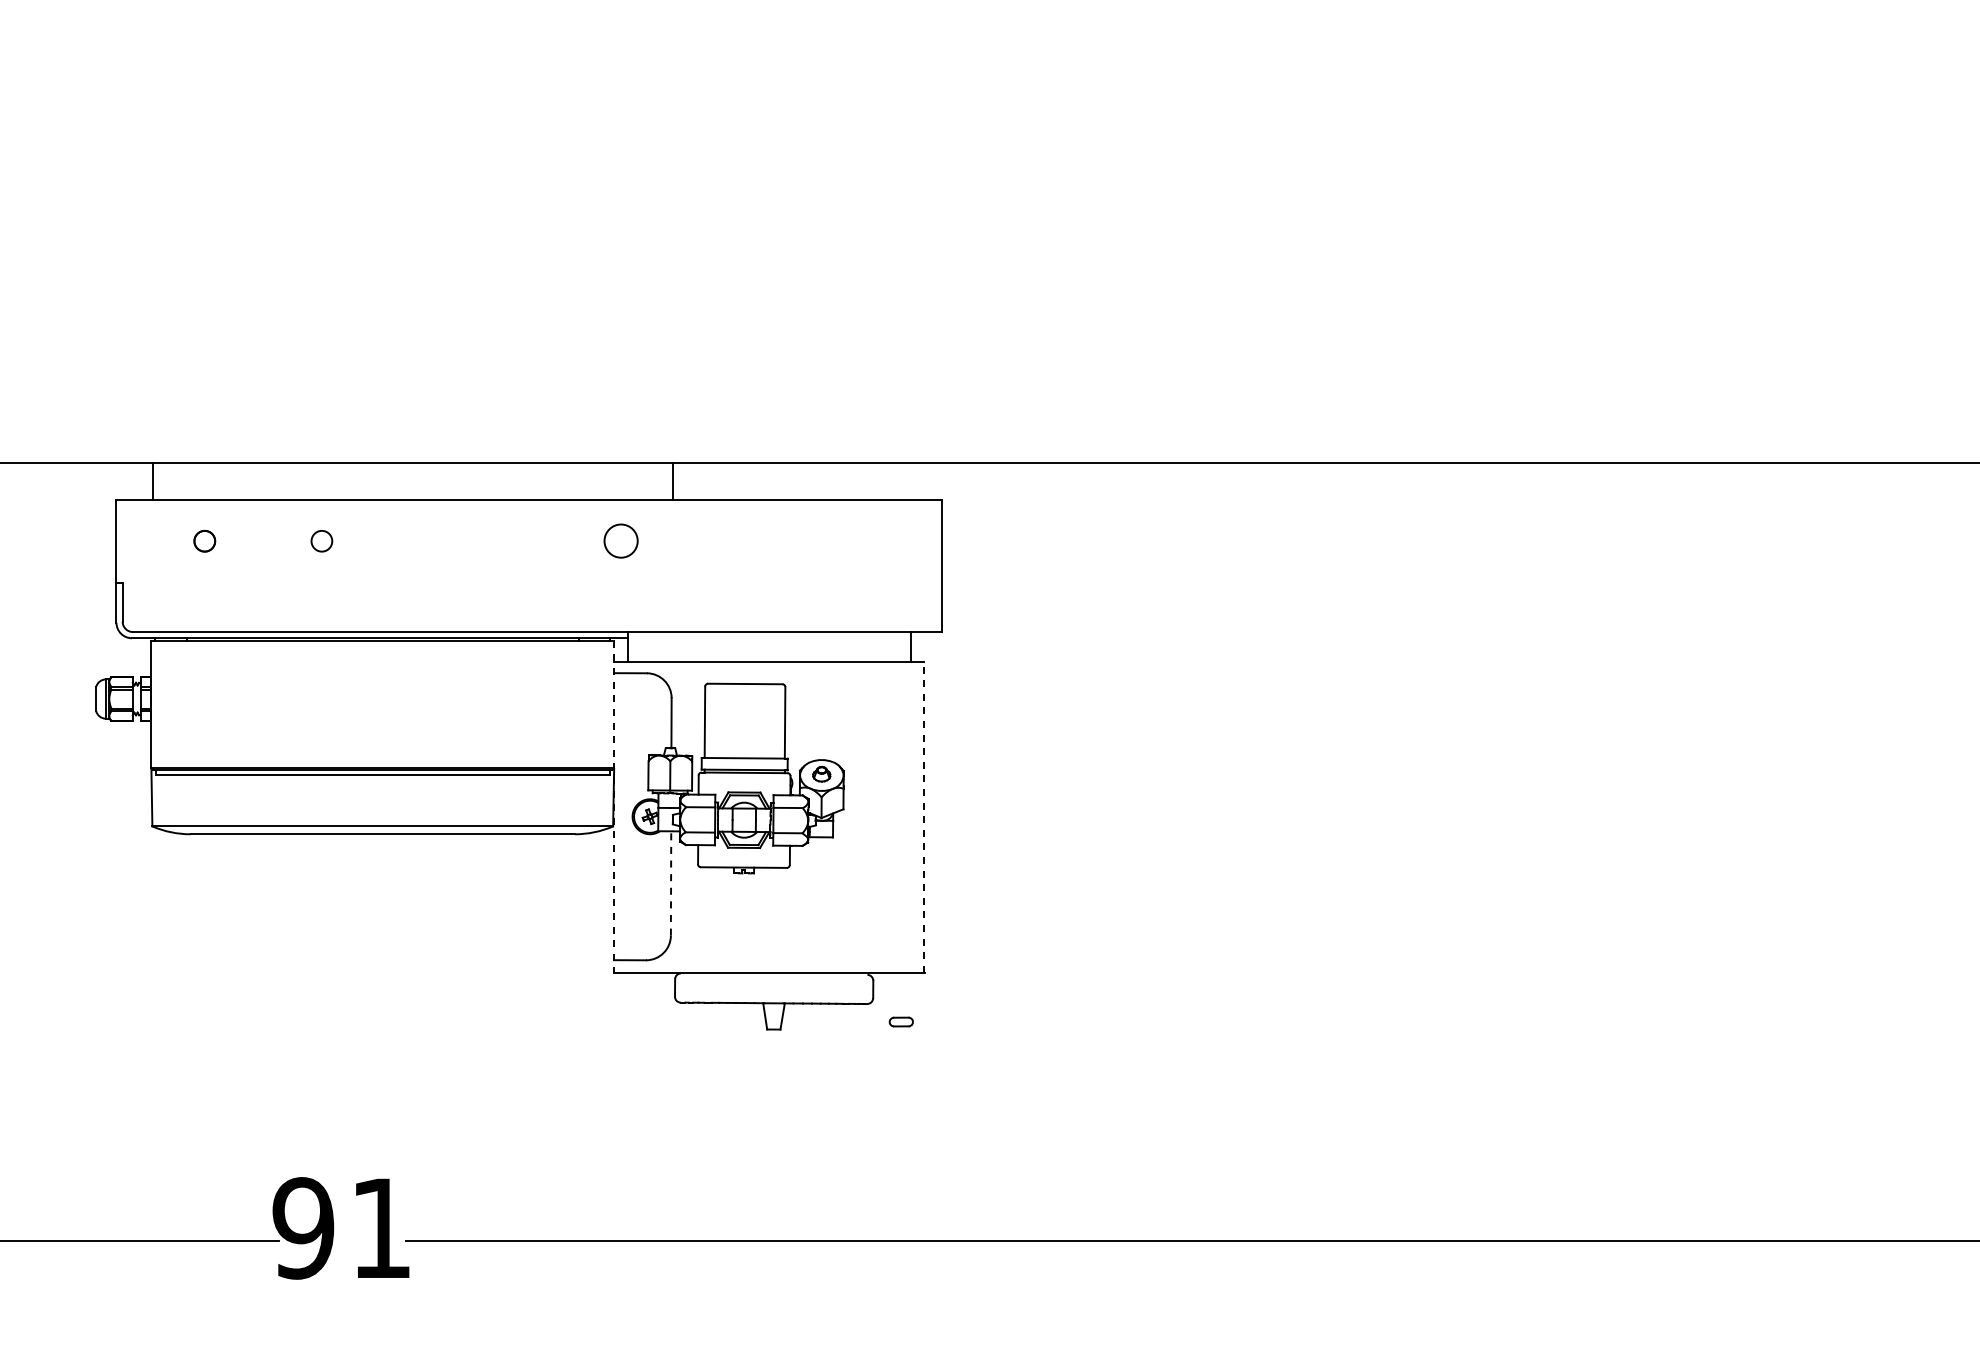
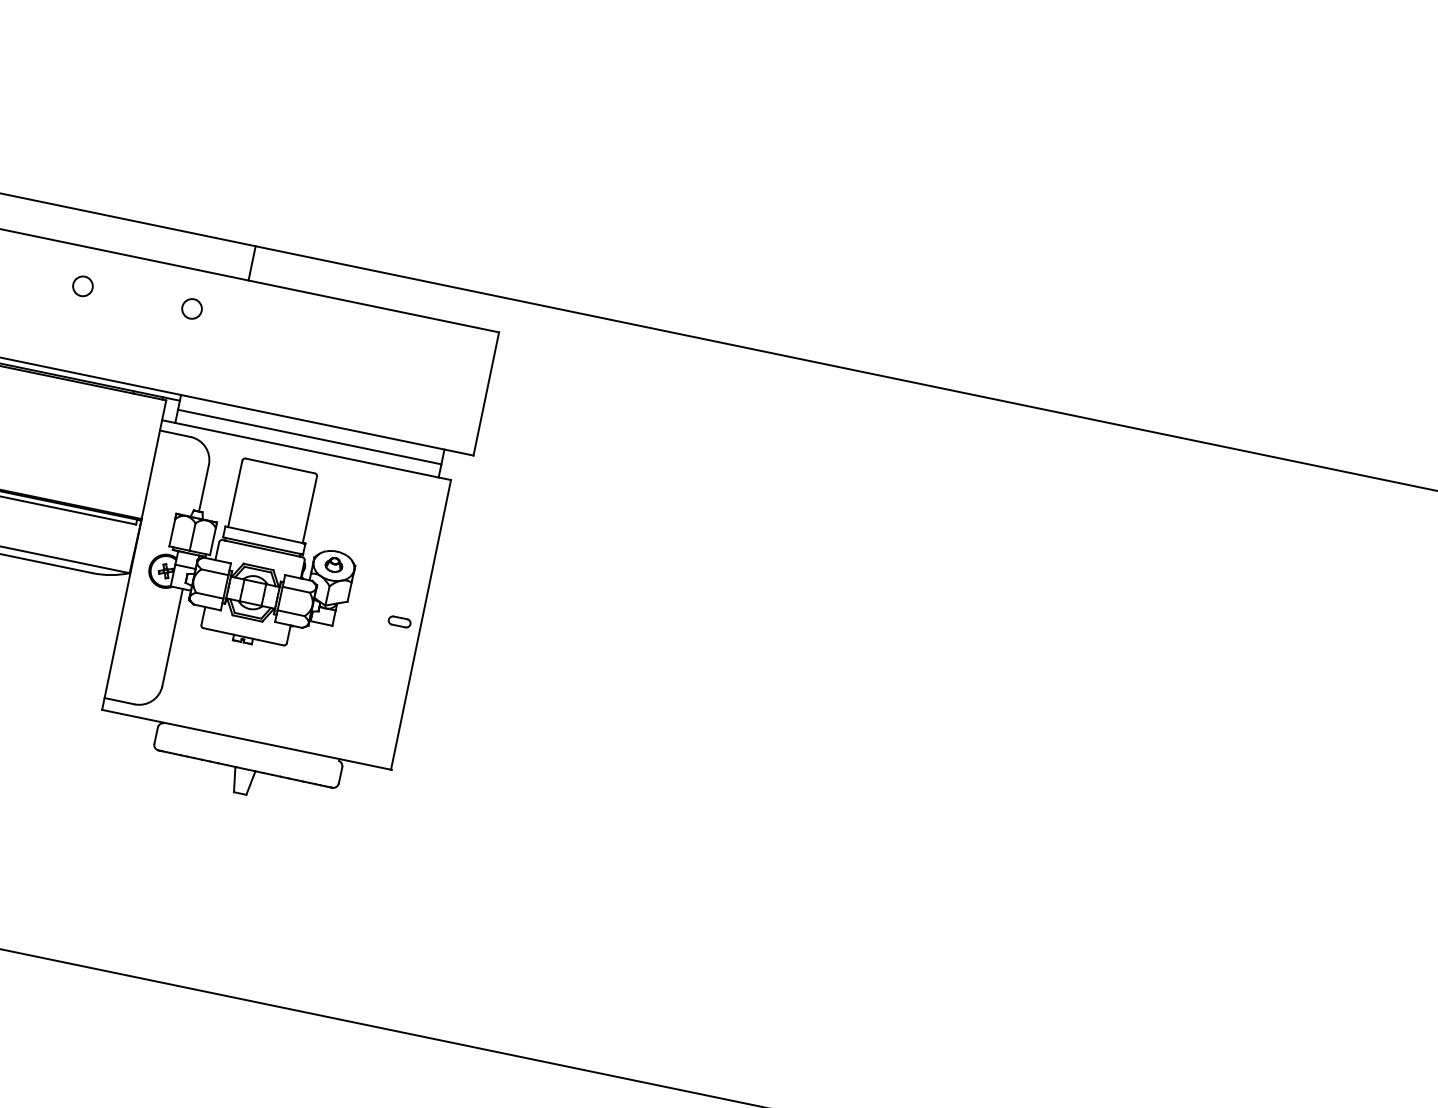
circle: (503, 541) -> (82, 286), added
circle: (620, 541) -> (191, 309), size x0.62
line: (769, 647) -> (309, 436), added
line: (614, 807) -> (134, 555), dashed -> solid
line: (923, 817) -> (420, 624), dashed -> solid
line: (671, 882) -> (173, 636), dashed -> solid
part: (900, 1021) -> (398, 621), moved

